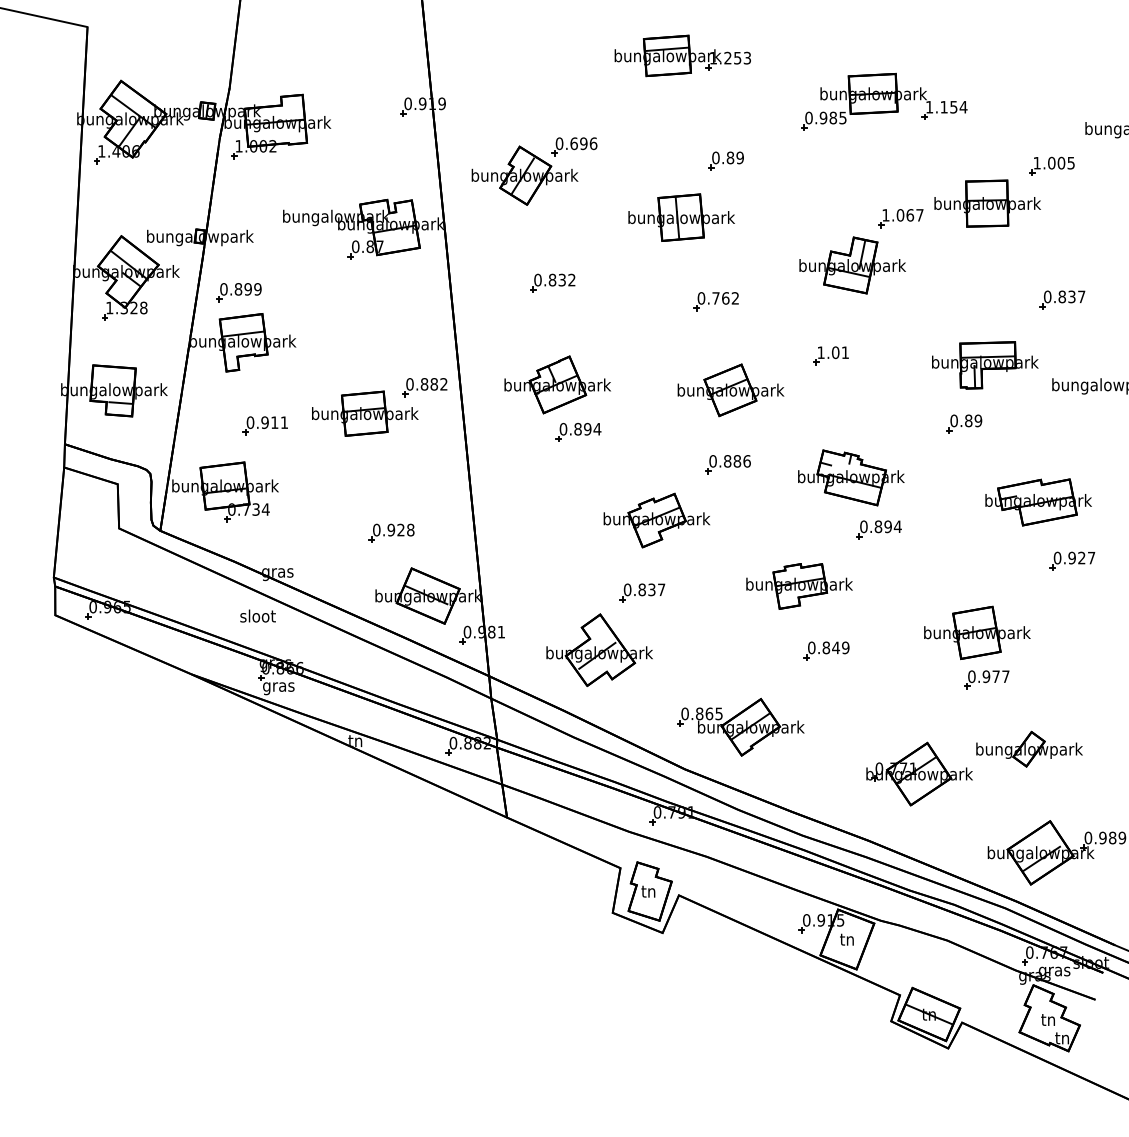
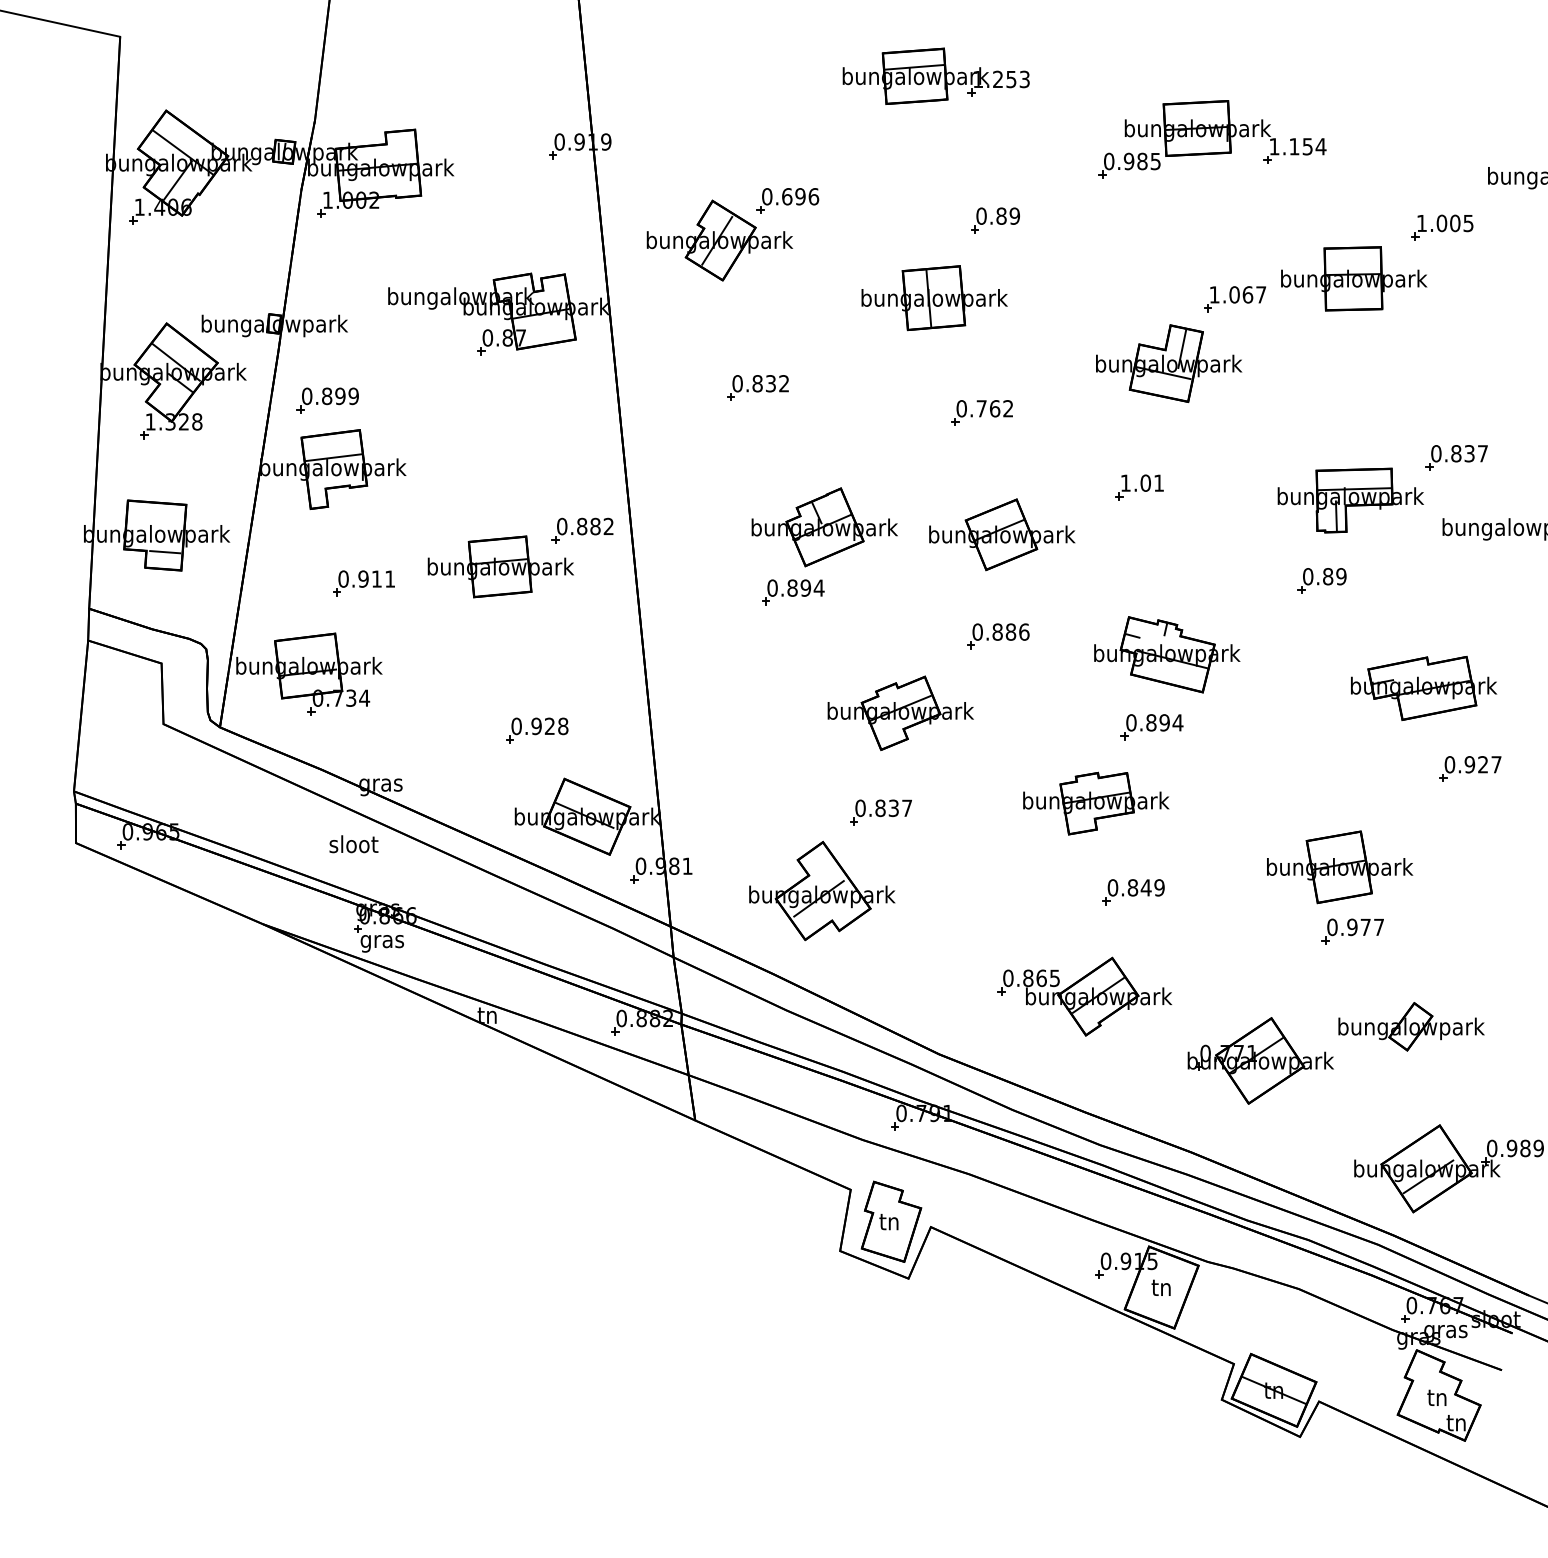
part: (1062, 299) -> (1456, 457), moved
part: (557, 385) -> (824, 527), moved
part: (878, 530) -> (1151, 727), moved
part: (740, 727) -> (1084, 996), moved

